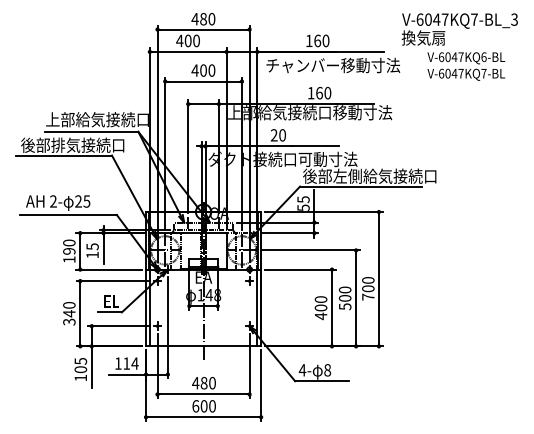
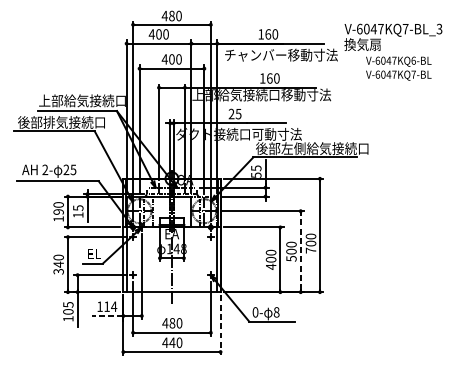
text: (459, 46) -> (393, 51), moved
text: (282, 135) -> (238, 114), 20 -> 25
line: (356, 298) -> (301, 251), solid -> dashed
text: (302, 370) -> (255, 312), 4- -> 0-
line: (127, 374) -> (107, 315), solid -> dashed
line: (261, 386) -> (220, 326), solid -> dashed
text: (199, 406) -> (168, 342), 600 -> 440

